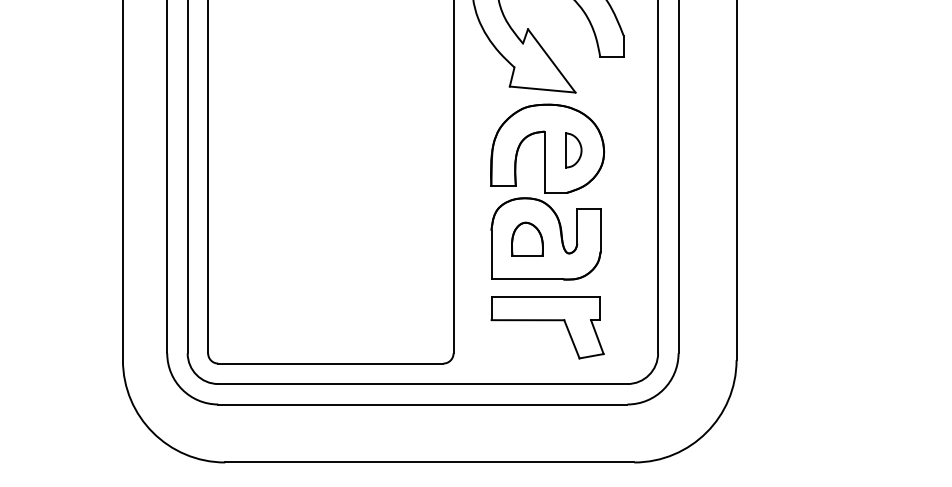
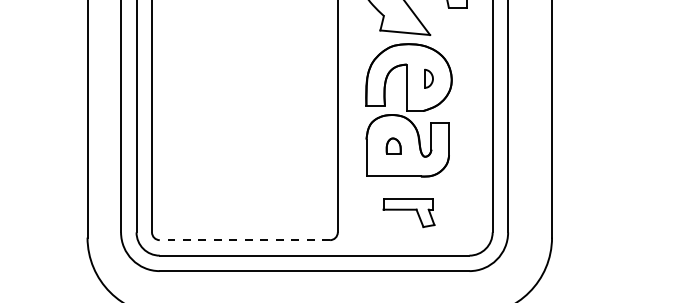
part: (573, 150) -> (428, 78), size x0.7
part: (527, 238) -> (393, 145), size x0.6
part: (547, 327) -> (408, 212), size x0.6
line: (330, 363) -> (244, 240), solid -> dashed

